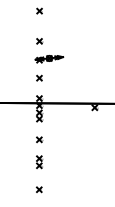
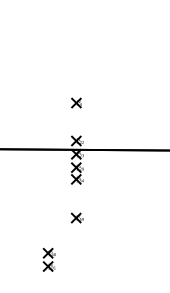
part: (39, 41) -> (76, 34), removed
part: (49, 59) -> (95, 68), removed
part: (39, 162) -> (48, 260), moved

